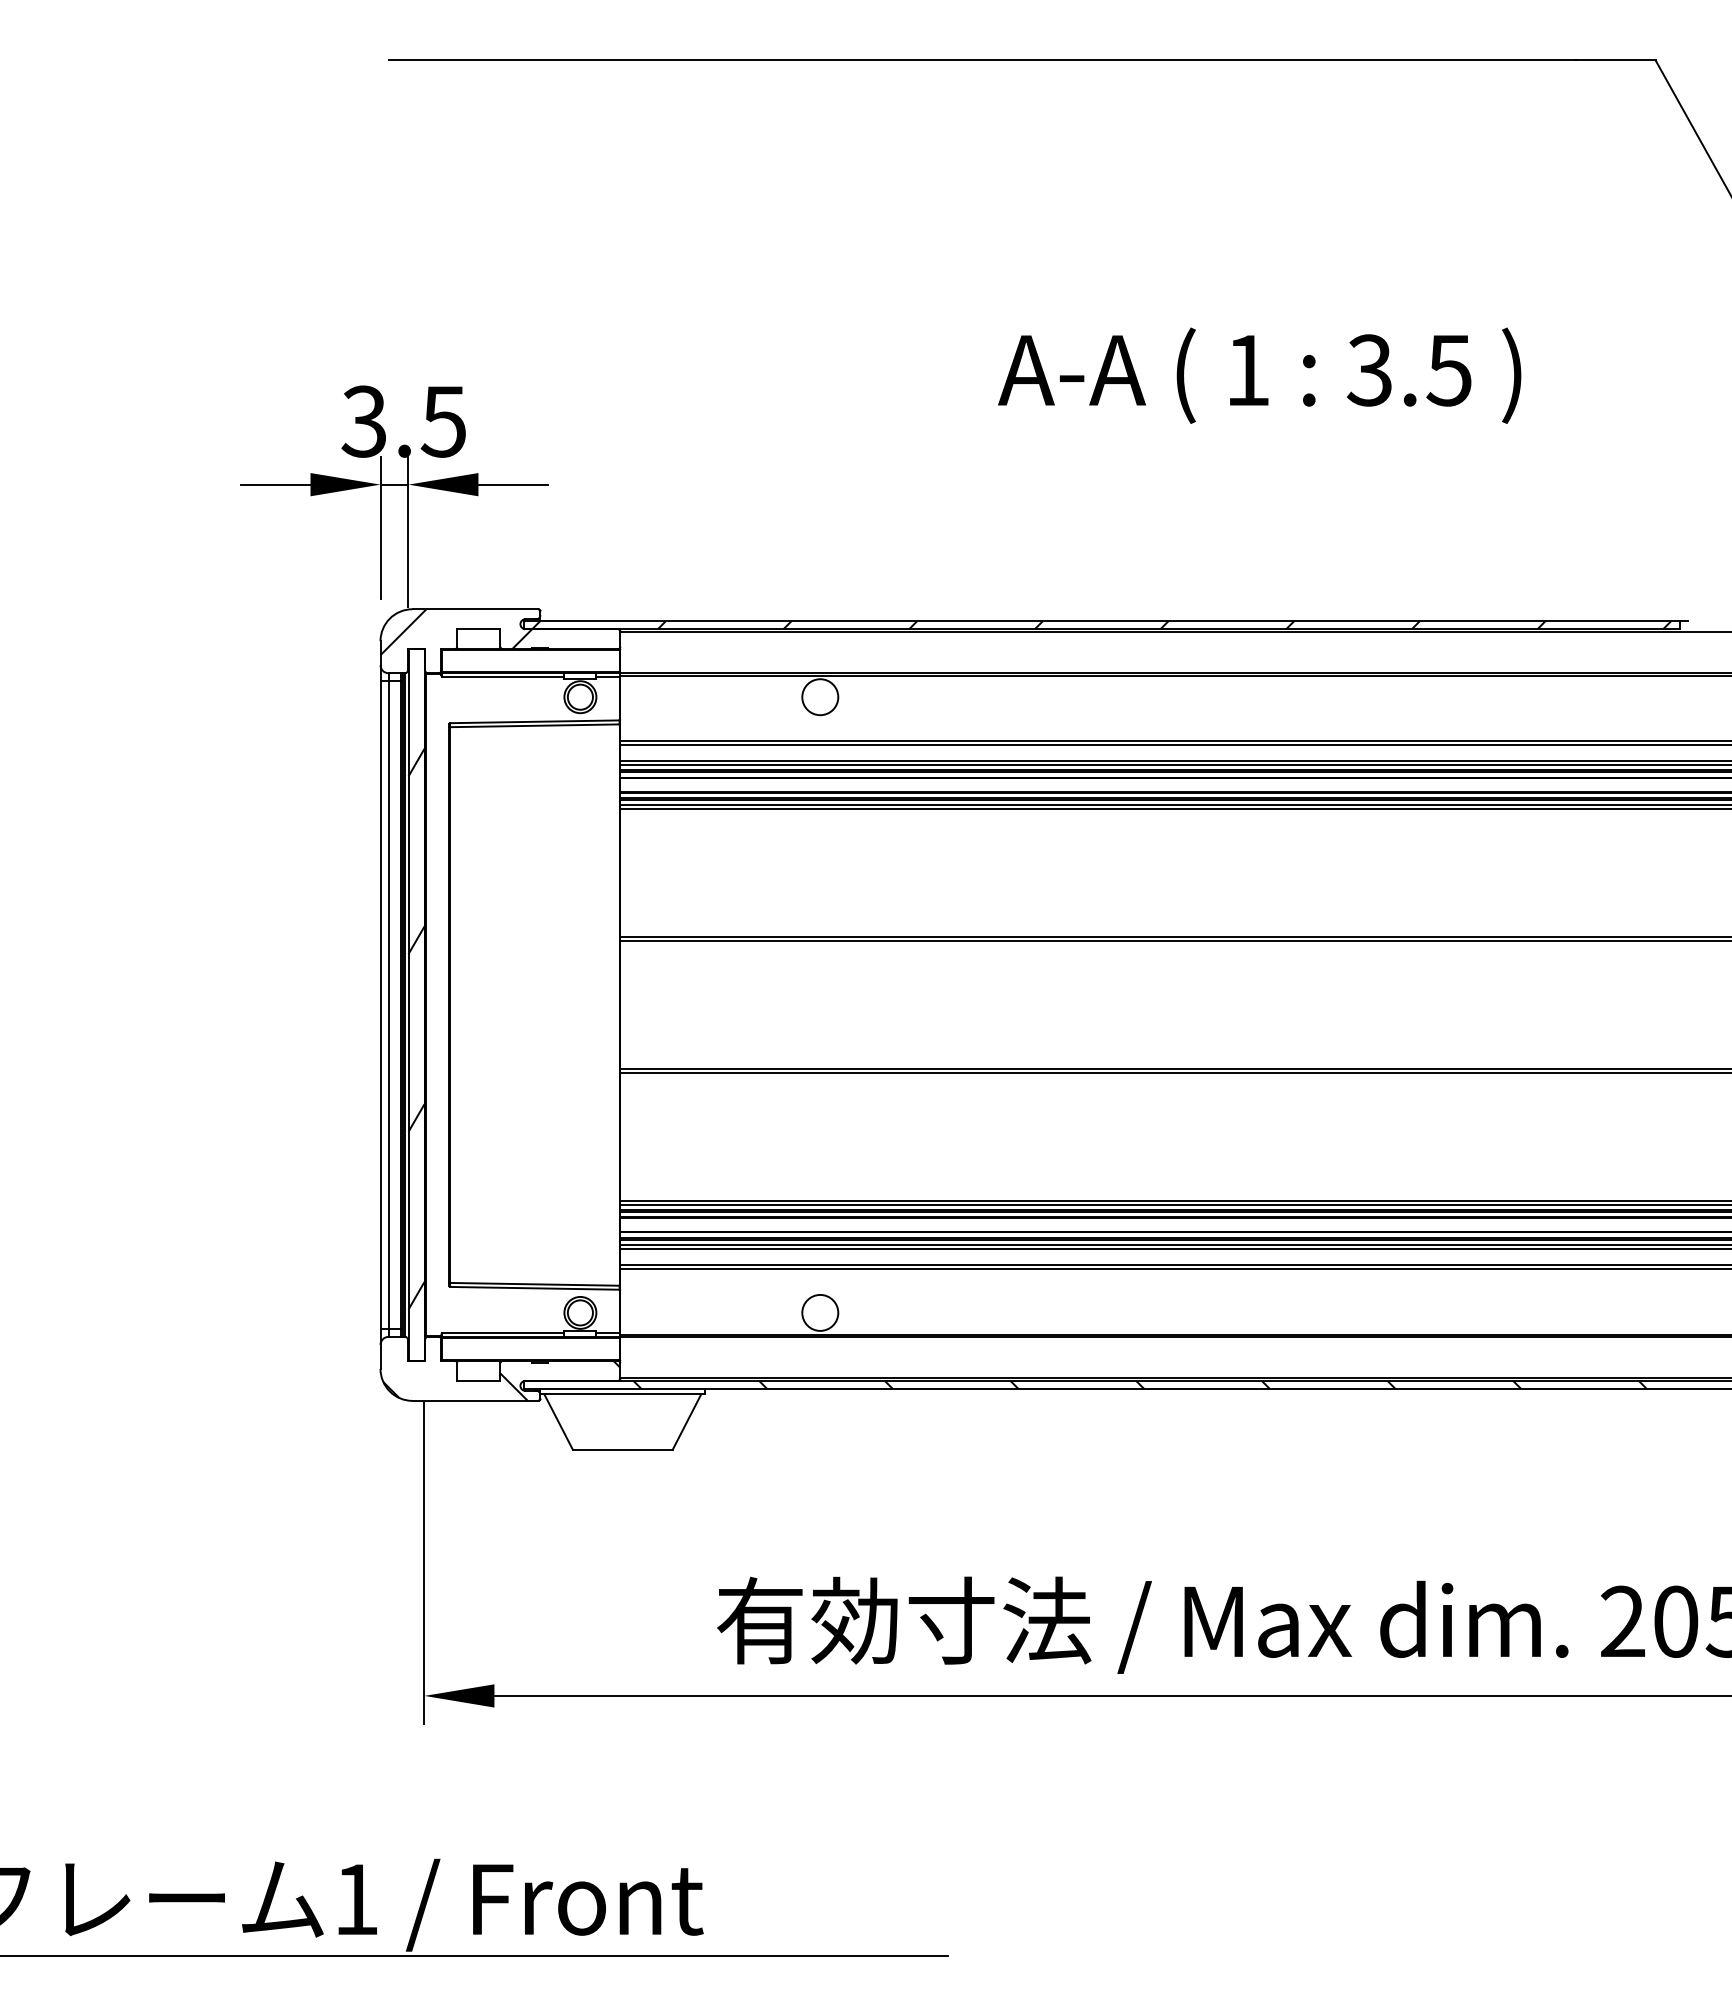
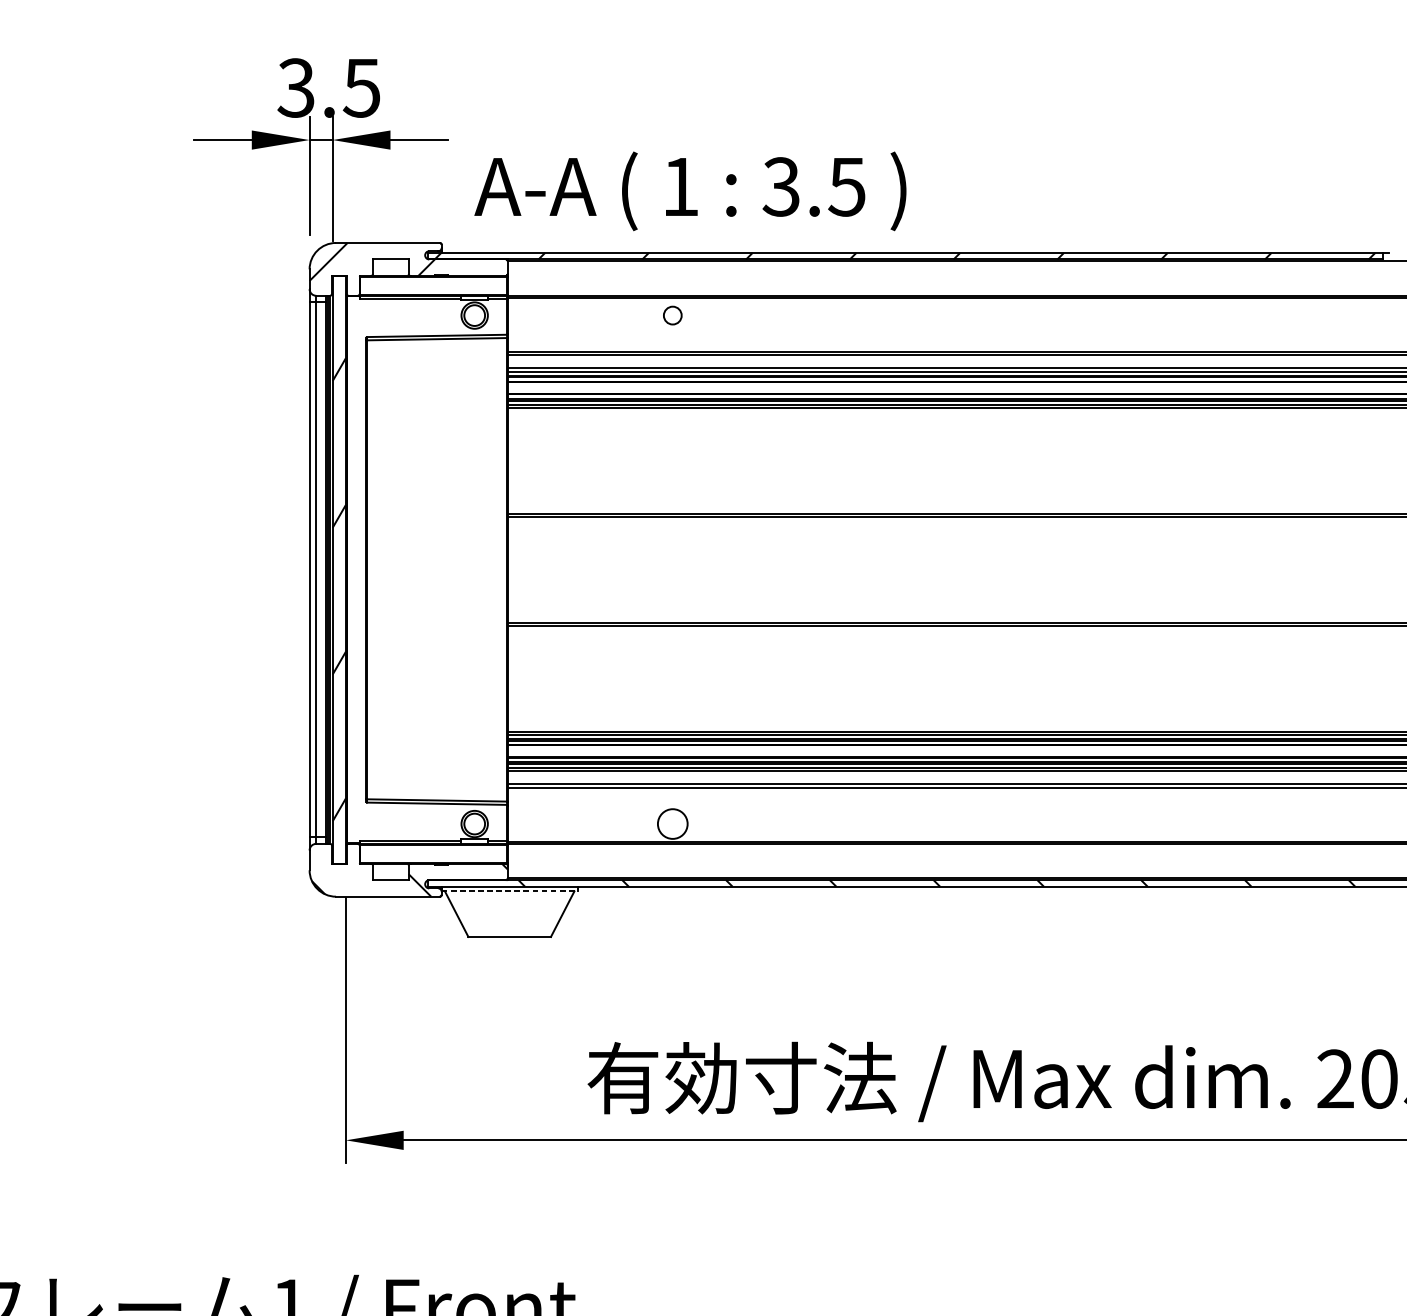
text: (1259, 375) -> (690, 191), moved
circle: (820, 697) -> (672, 315), size x0.6
line: (623, 1394) -> (510, 891), solid -> dashed

